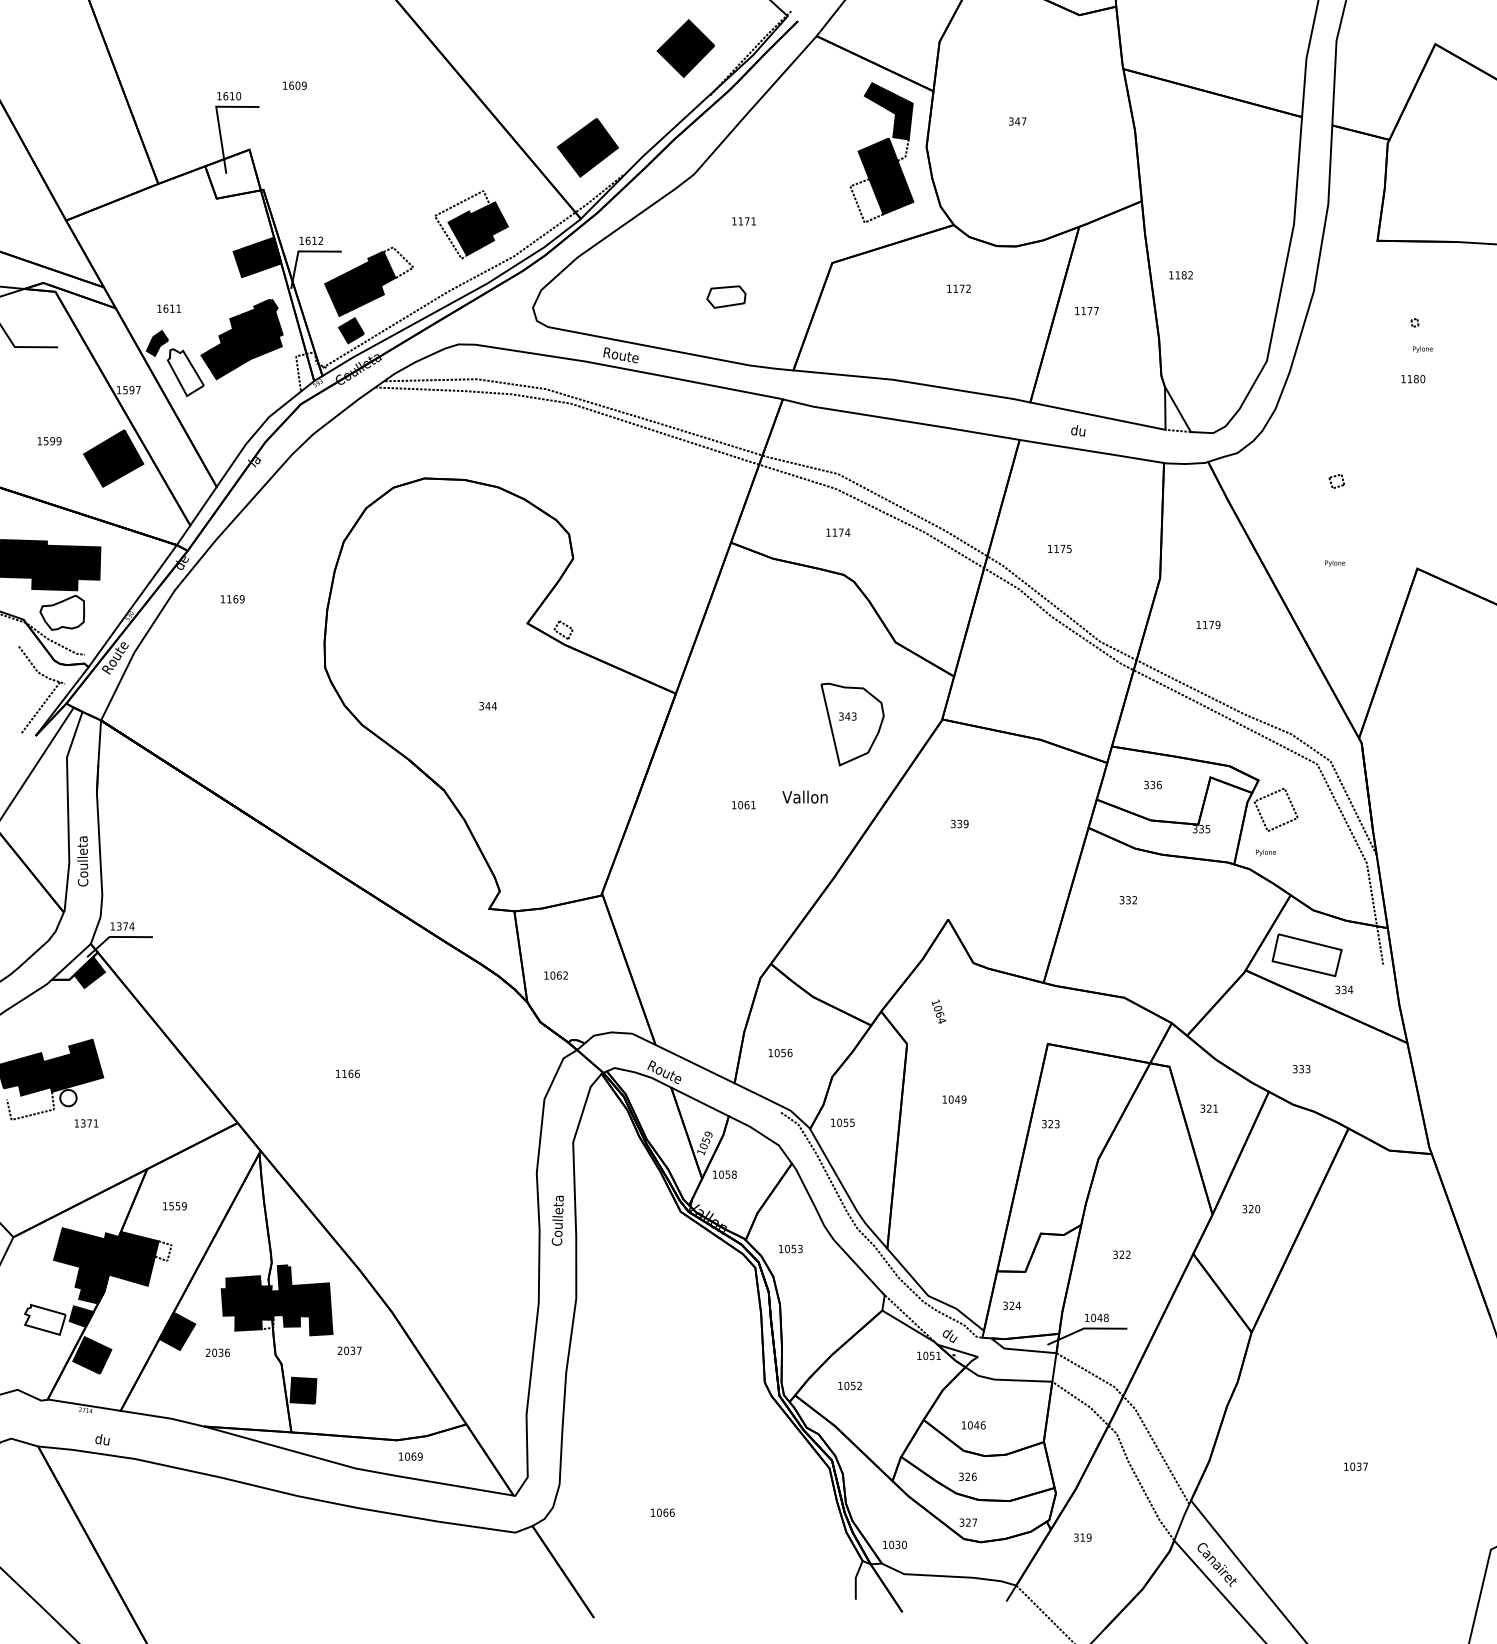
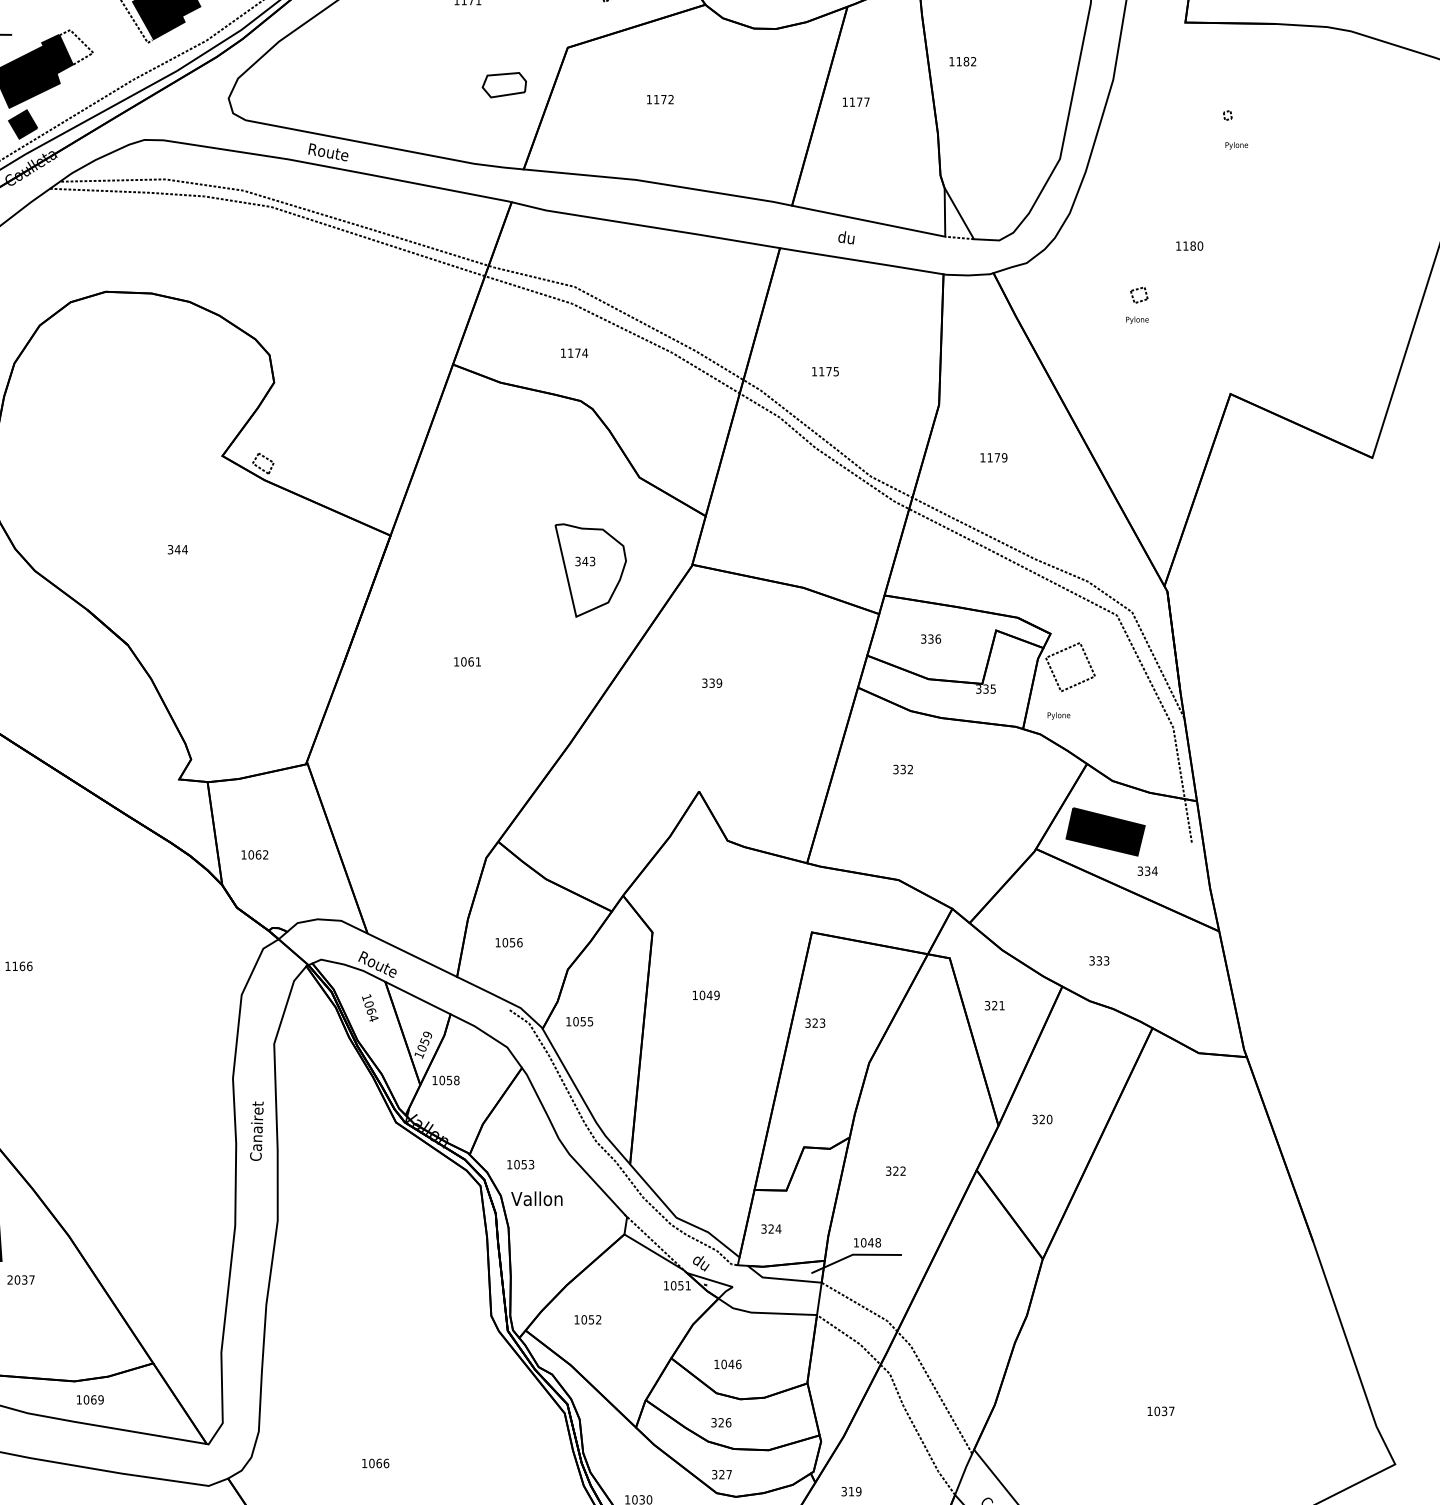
text: (958, 288) -> (659, 99), moved
part: (726, 296) -> (504, 84), moved
text: (1413, 379) -> (1189, 246), moved
text: (1335, 563) -> (1137, 320), moved
text: (804, 796) -> (536, 1198), moved
fill: (1306, 955) -> (1104, 832), added
text: (938, 1011) -> (369, 1007), moved
text: (557, 1214) -> (256, 1125), Coulleta -> Canairet

